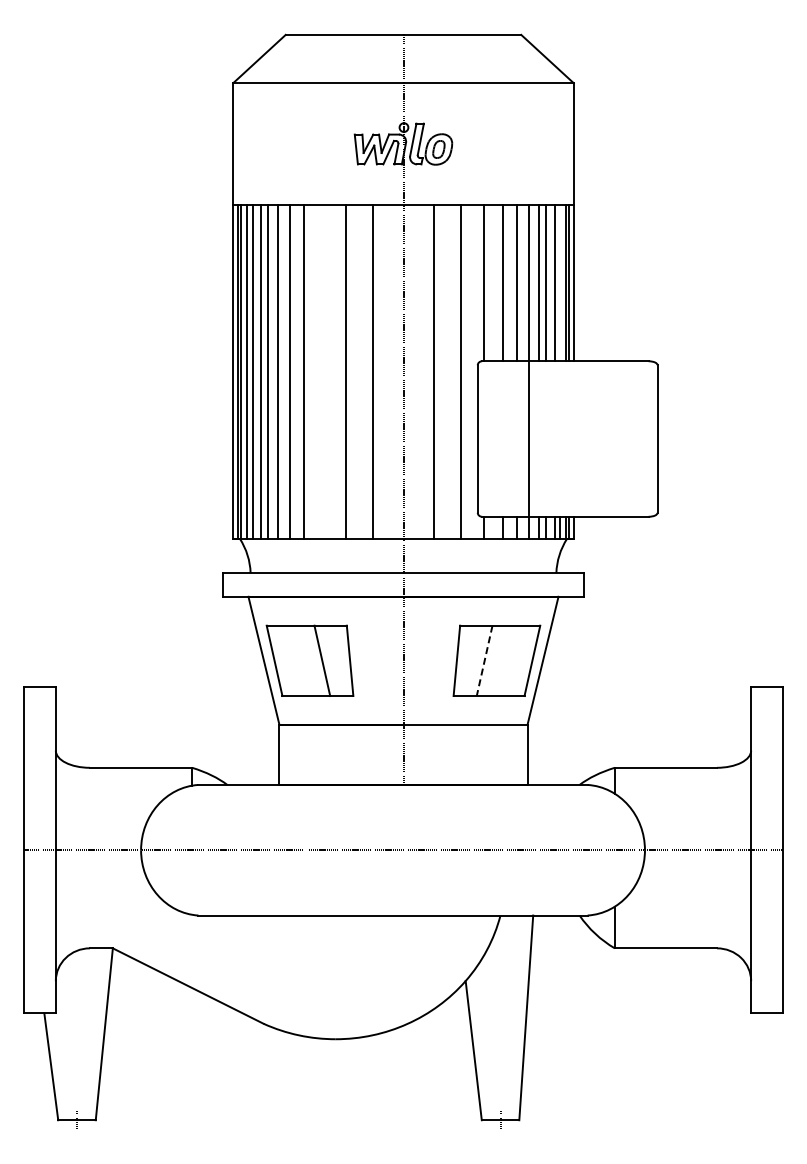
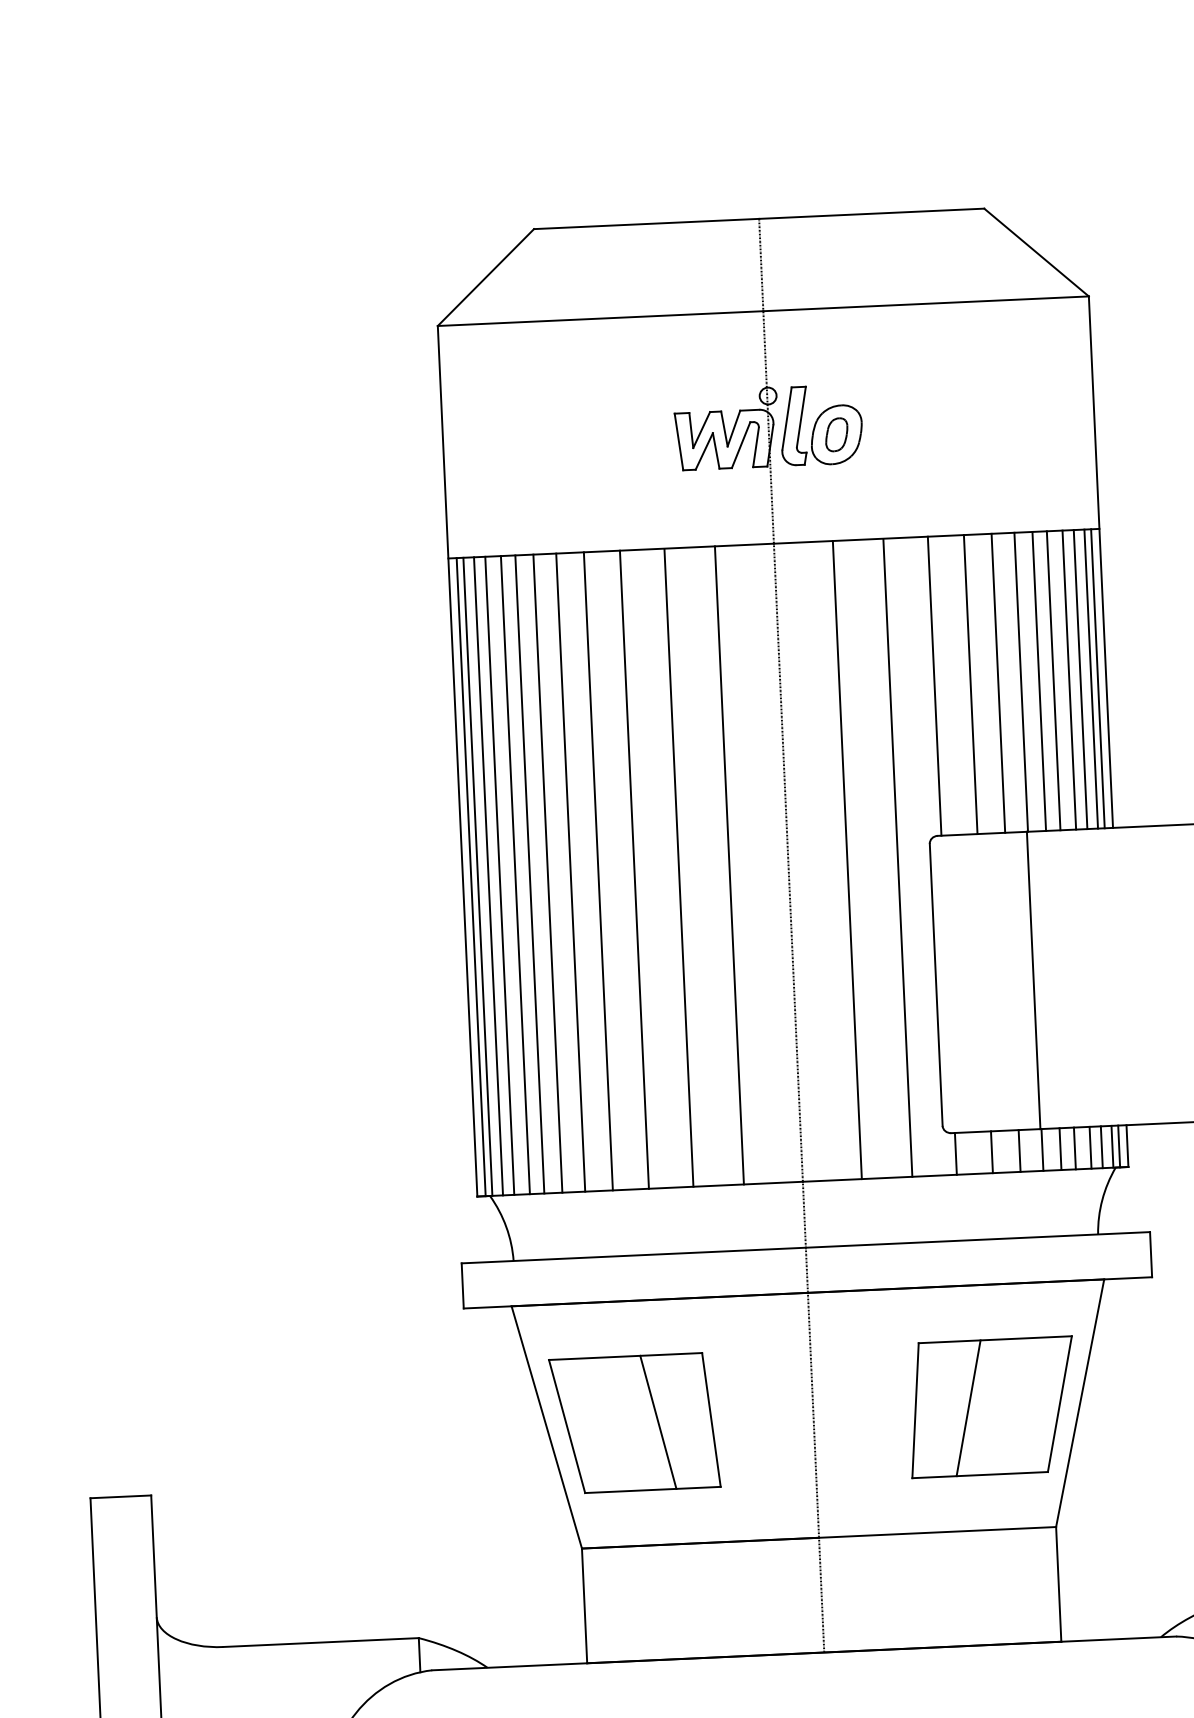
line: (560, 282) -> (1080, 678), added
line: (322, 371) -> (633, 869), added
line: (484, 661) -> (968, 1409), dashed -> solid

